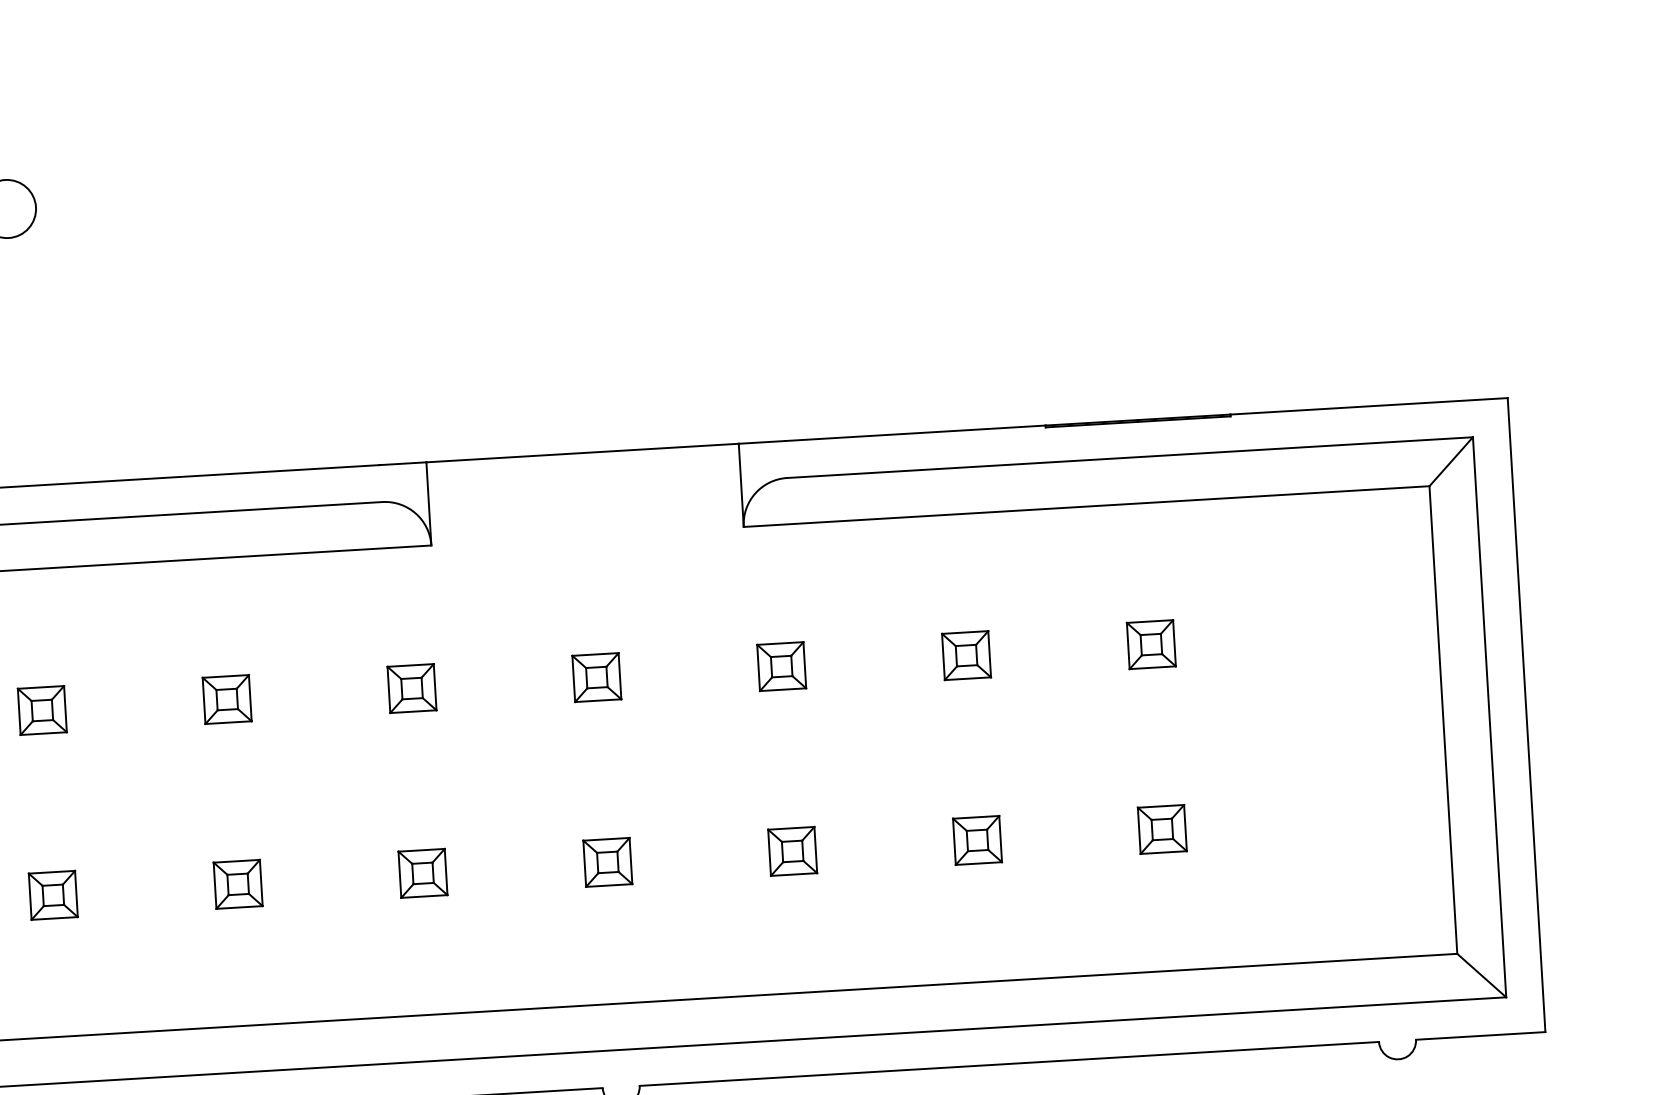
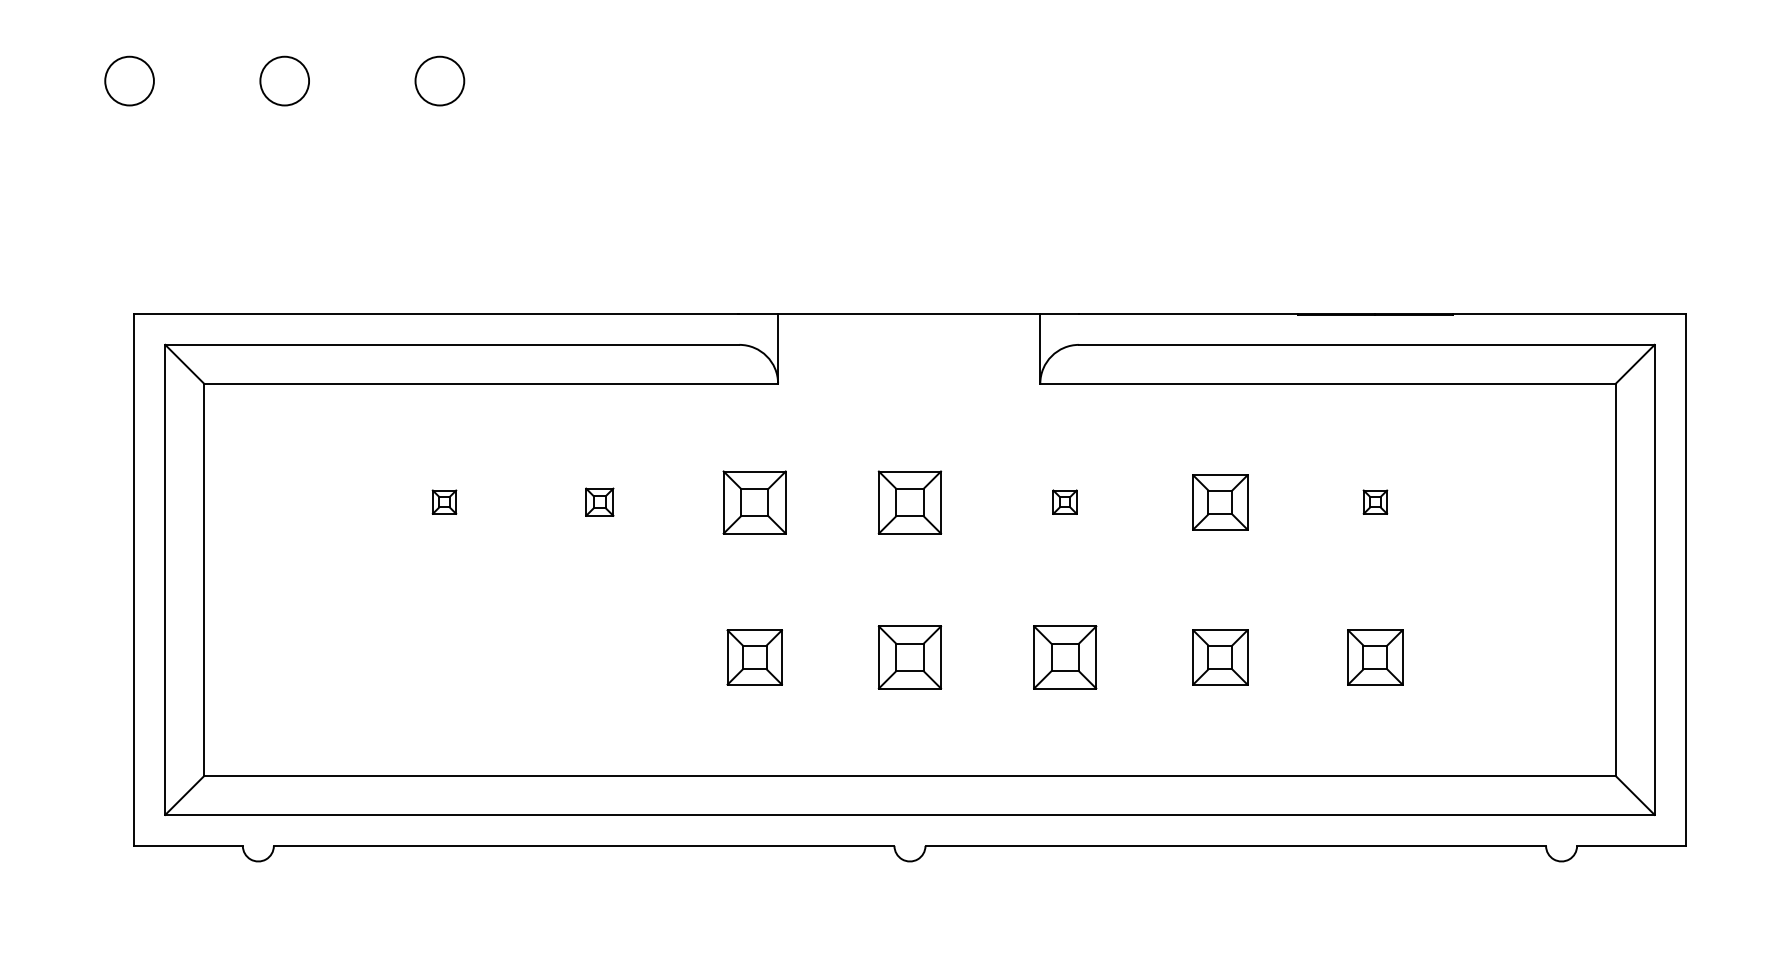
part: (1151, 643) -> (1375, 501), size x0.6
part: (965, 654) -> (1219, 501), size x1.4
part: (780, 665) -> (1064, 501), size x0.6
part: (596, 676) -> (909, 501), size x1.6
part: (411, 687) -> (754, 501), size x1.6
part: (226, 698) -> (599, 501), size x0.7
part: (42, 709) -> (444, 501), size x0.6
part: (1162, 829) -> (1375, 657), size x1.4
part: (976, 840) -> (1219, 657), size x1.4
part: (791, 851) -> (1064, 657), size x1.6
part: (607, 862) -> (909, 657), size x1.6
part: (422, 873) -> (754, 657), size x1.4
part: (237, 884) -> (599, 657), removed
part: (53, 895) -> (444, 657), removed

